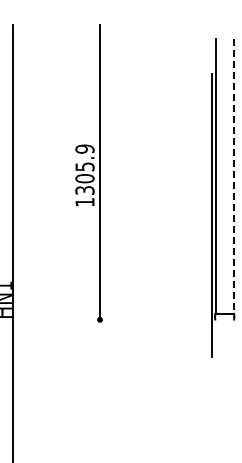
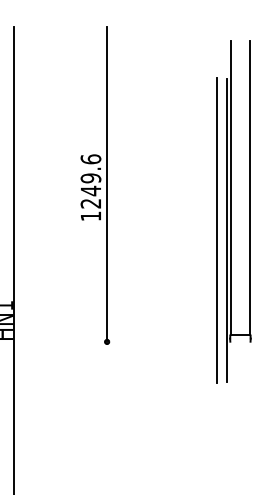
text: (84, 169) -> (90, 181), 1305.9 -> 1249.6
line: (233, 176) -> (249, 188), dashed -> solid
line: (202, 215) -> (216, 230), added

